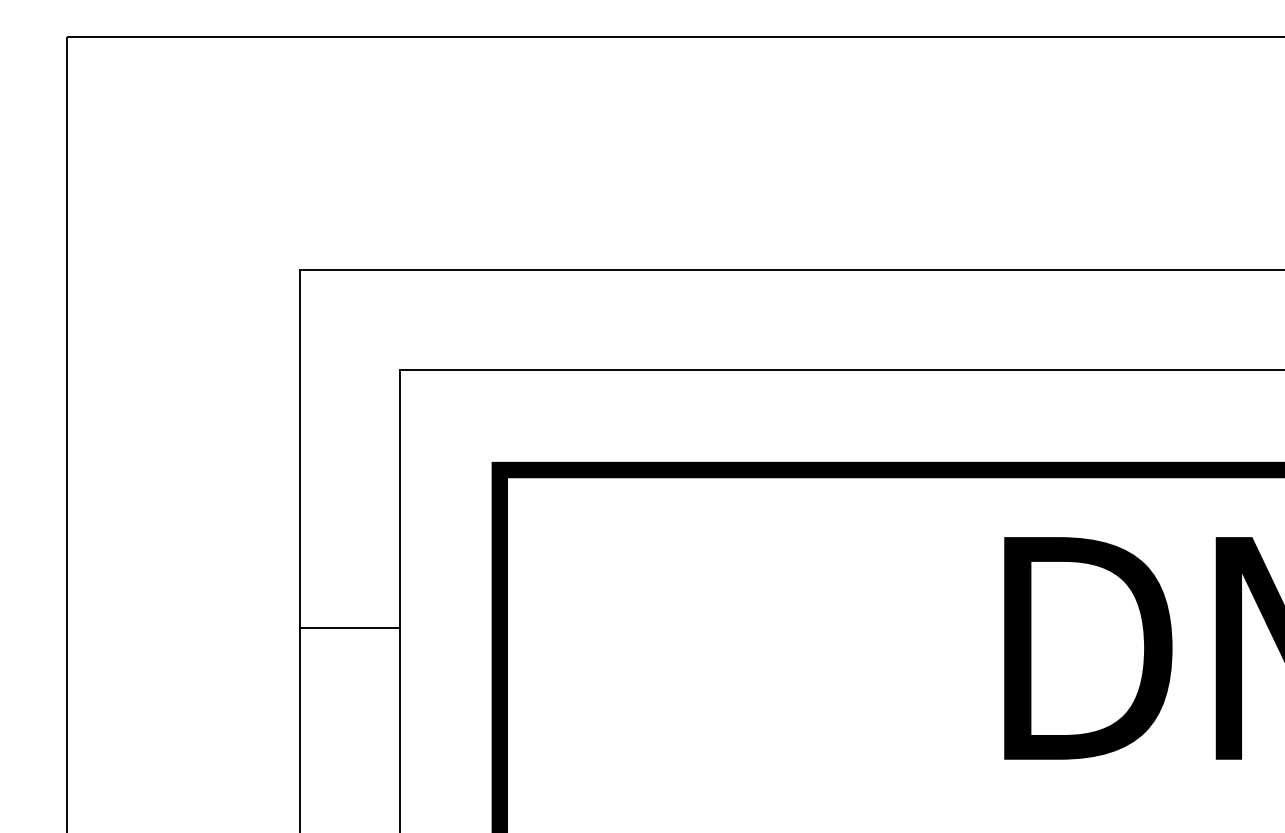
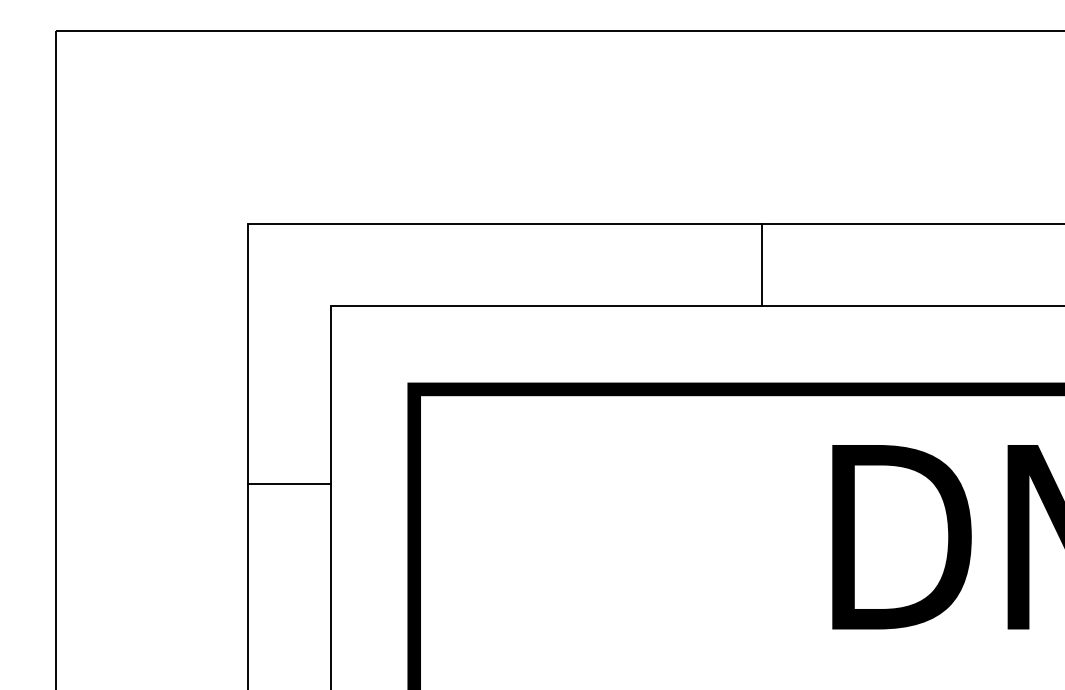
line: (919, 319) -> (762, 264), added
line: (349, 628) -> (289, 484), moved

